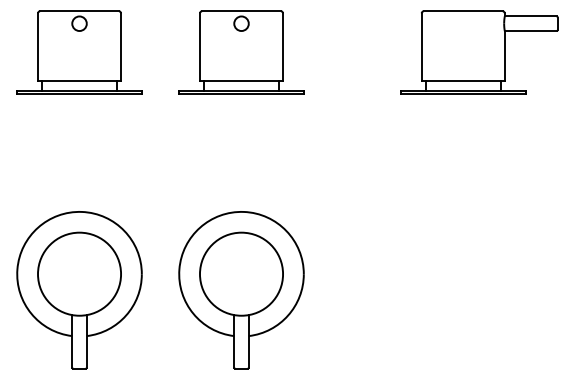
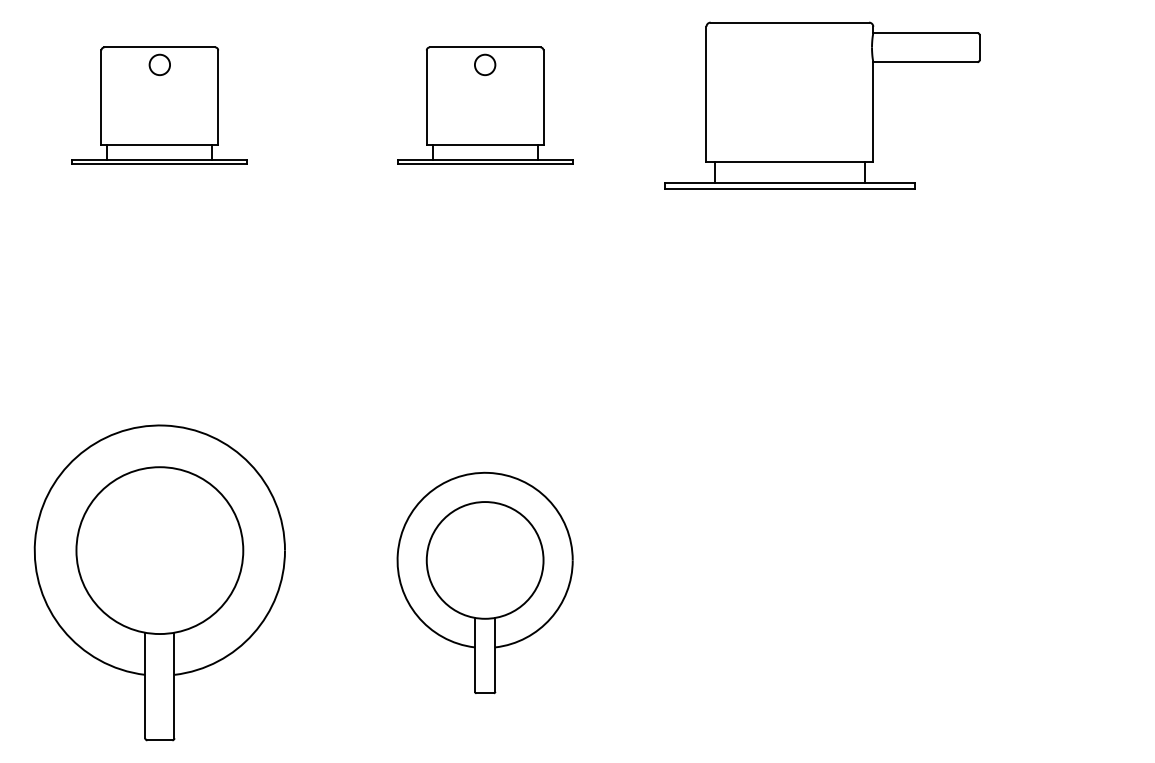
part: (79, 52) -> (159, 105), size x0.7
part: (241, 52) -> (485, 105), size x0.7
part: (479, 52) -> (822, 105), moved
part: (241, 290) -> (485, 583), size x0.7

